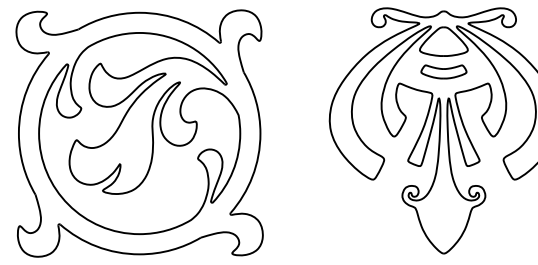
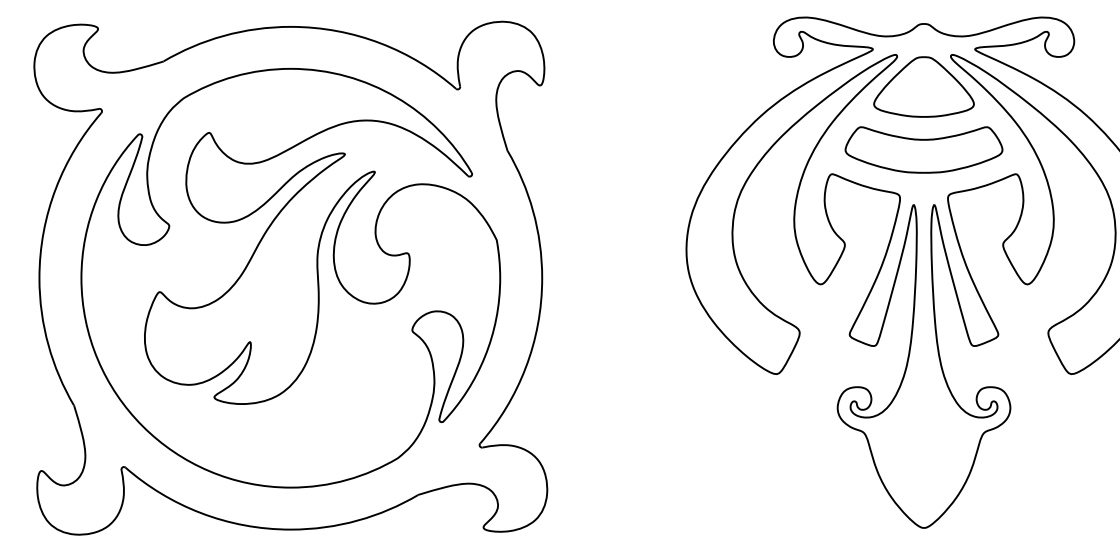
part: (443, 71) -> (923, 149), size x1.67

